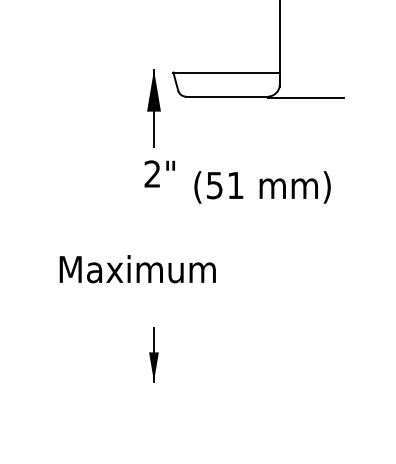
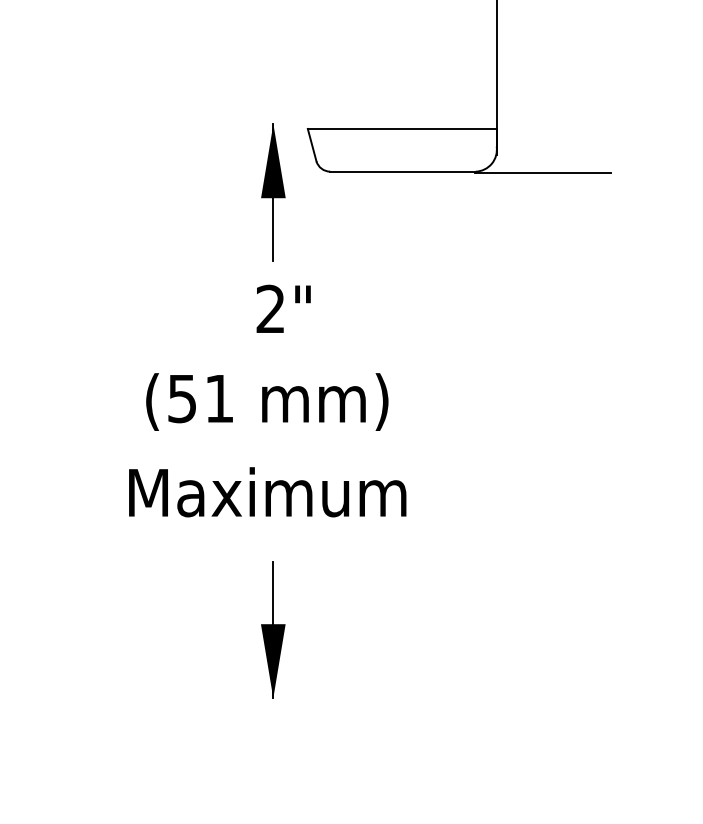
text: (262, 187) -> (267, 402), moved
text: (137, 269) -> (267, 492), moved
part: (153, 354) -> (272, 629), size x1.43

